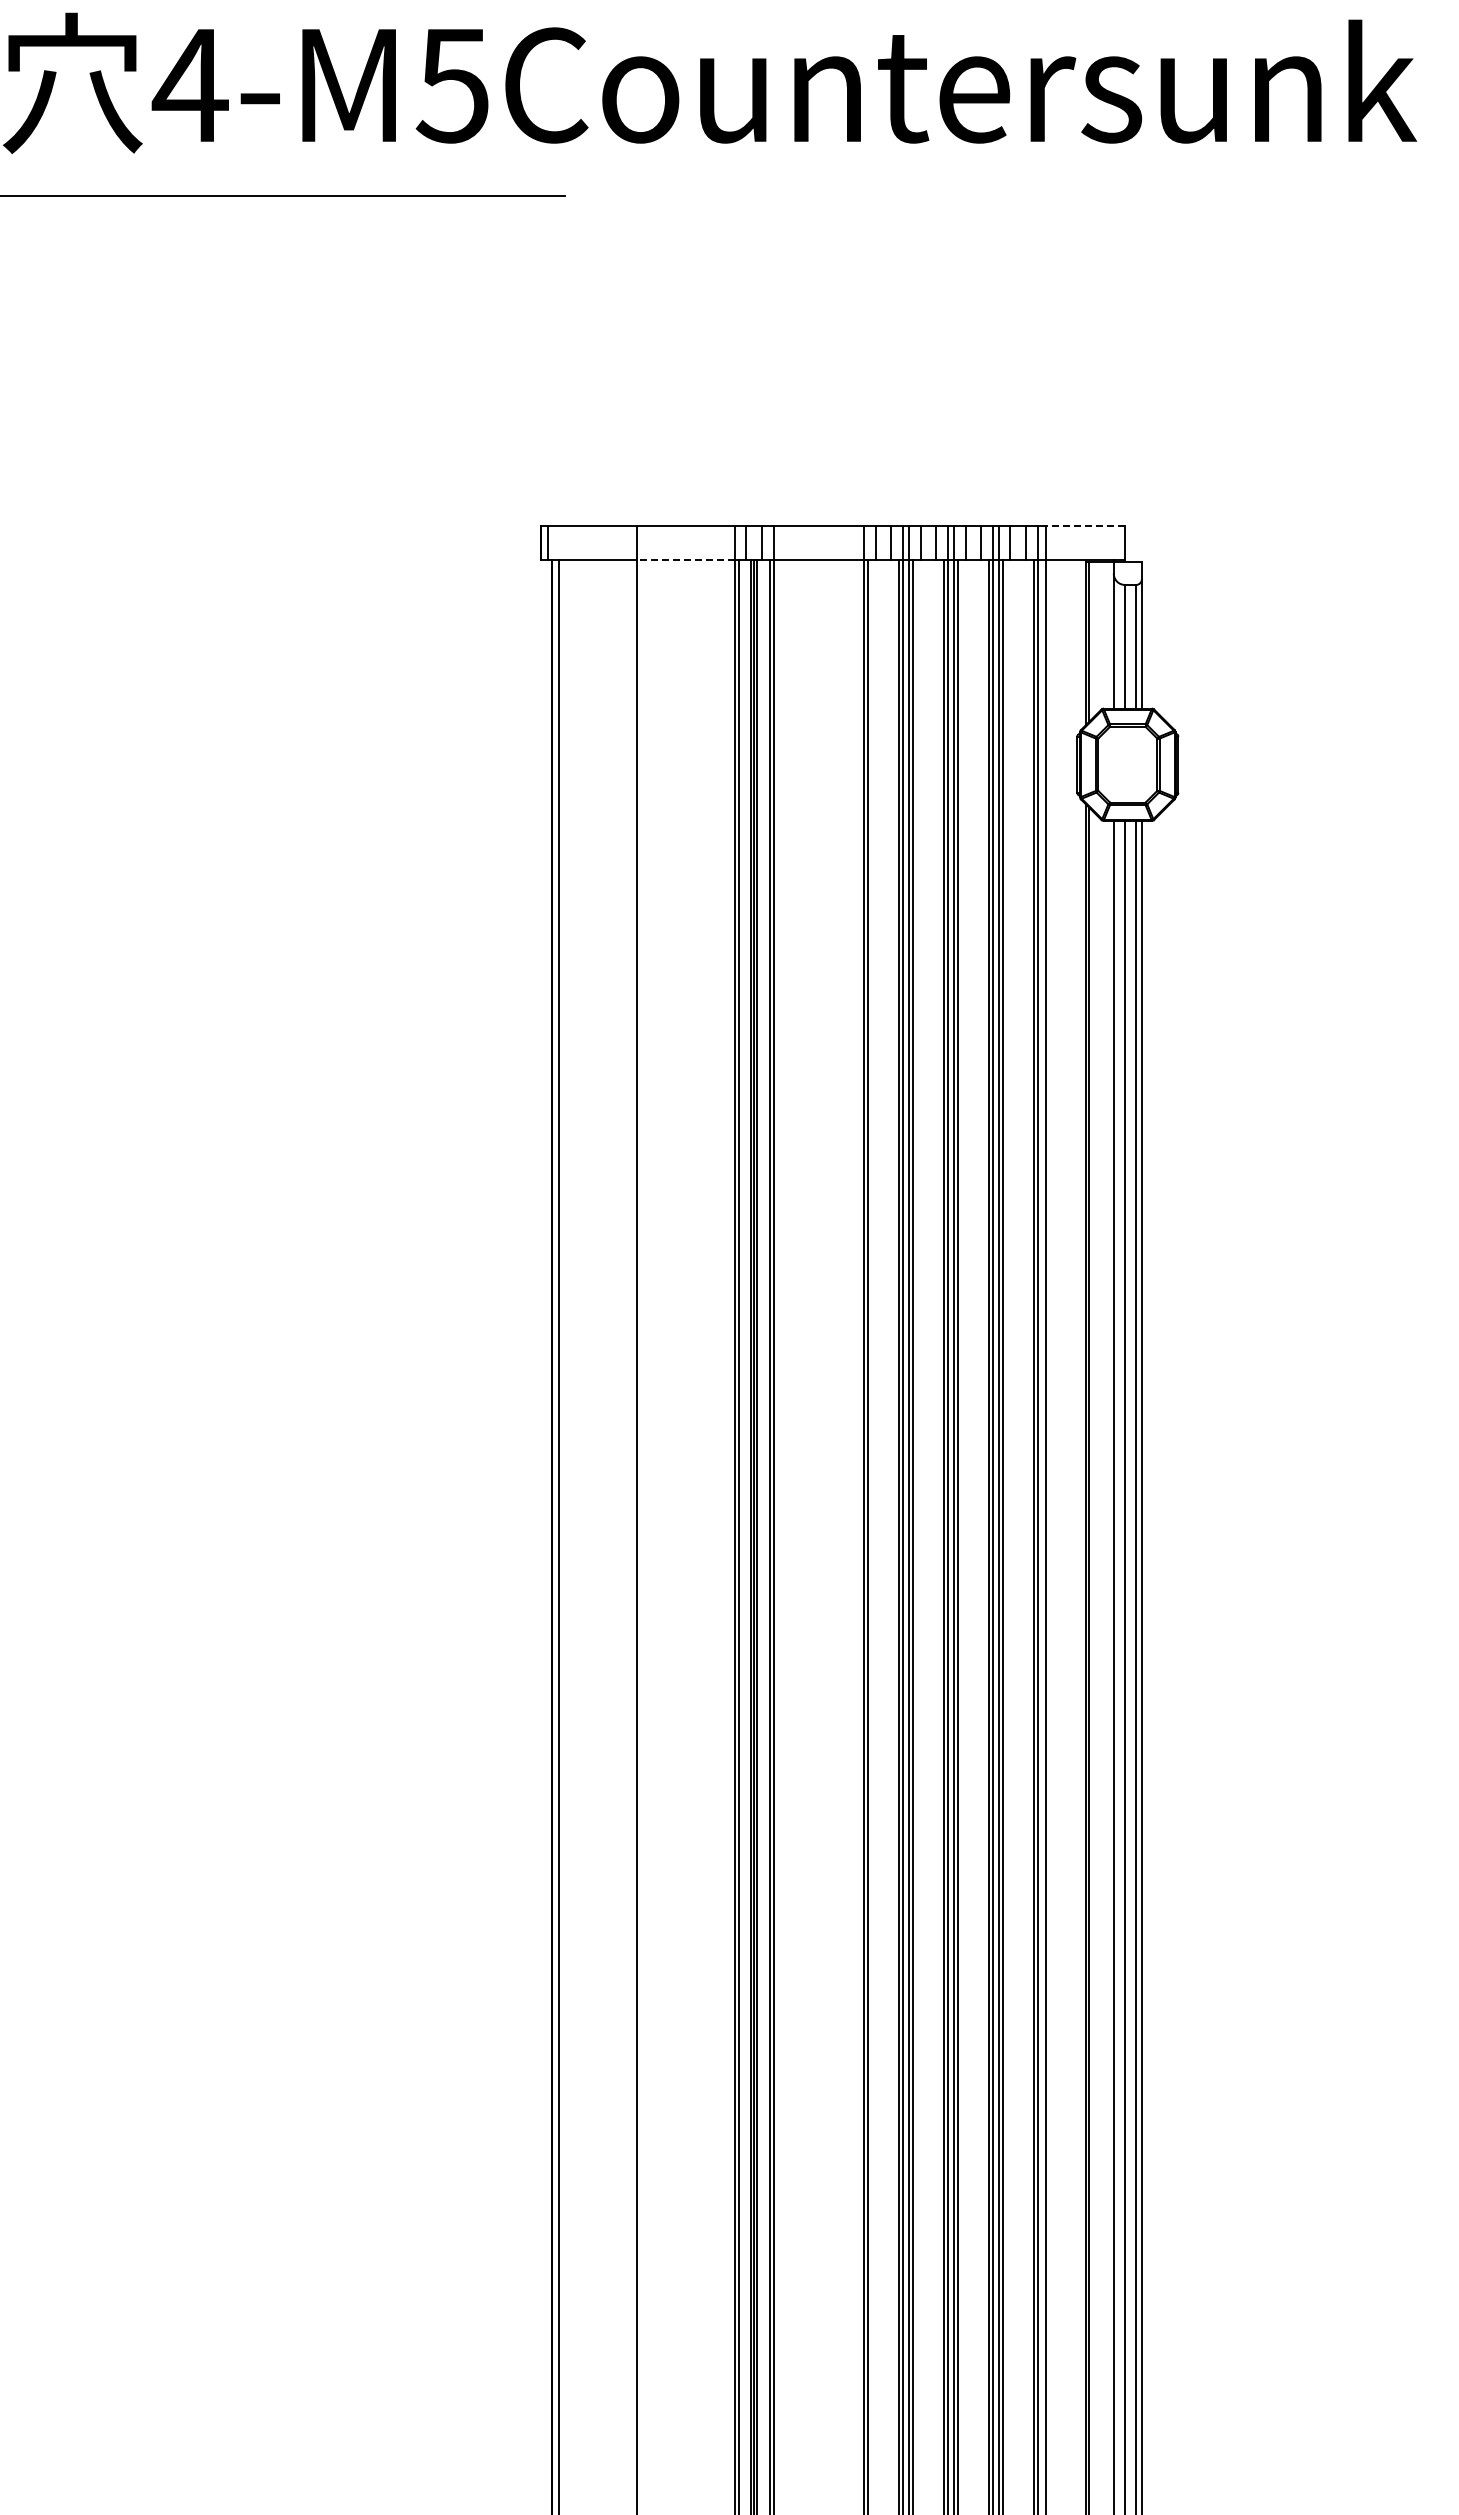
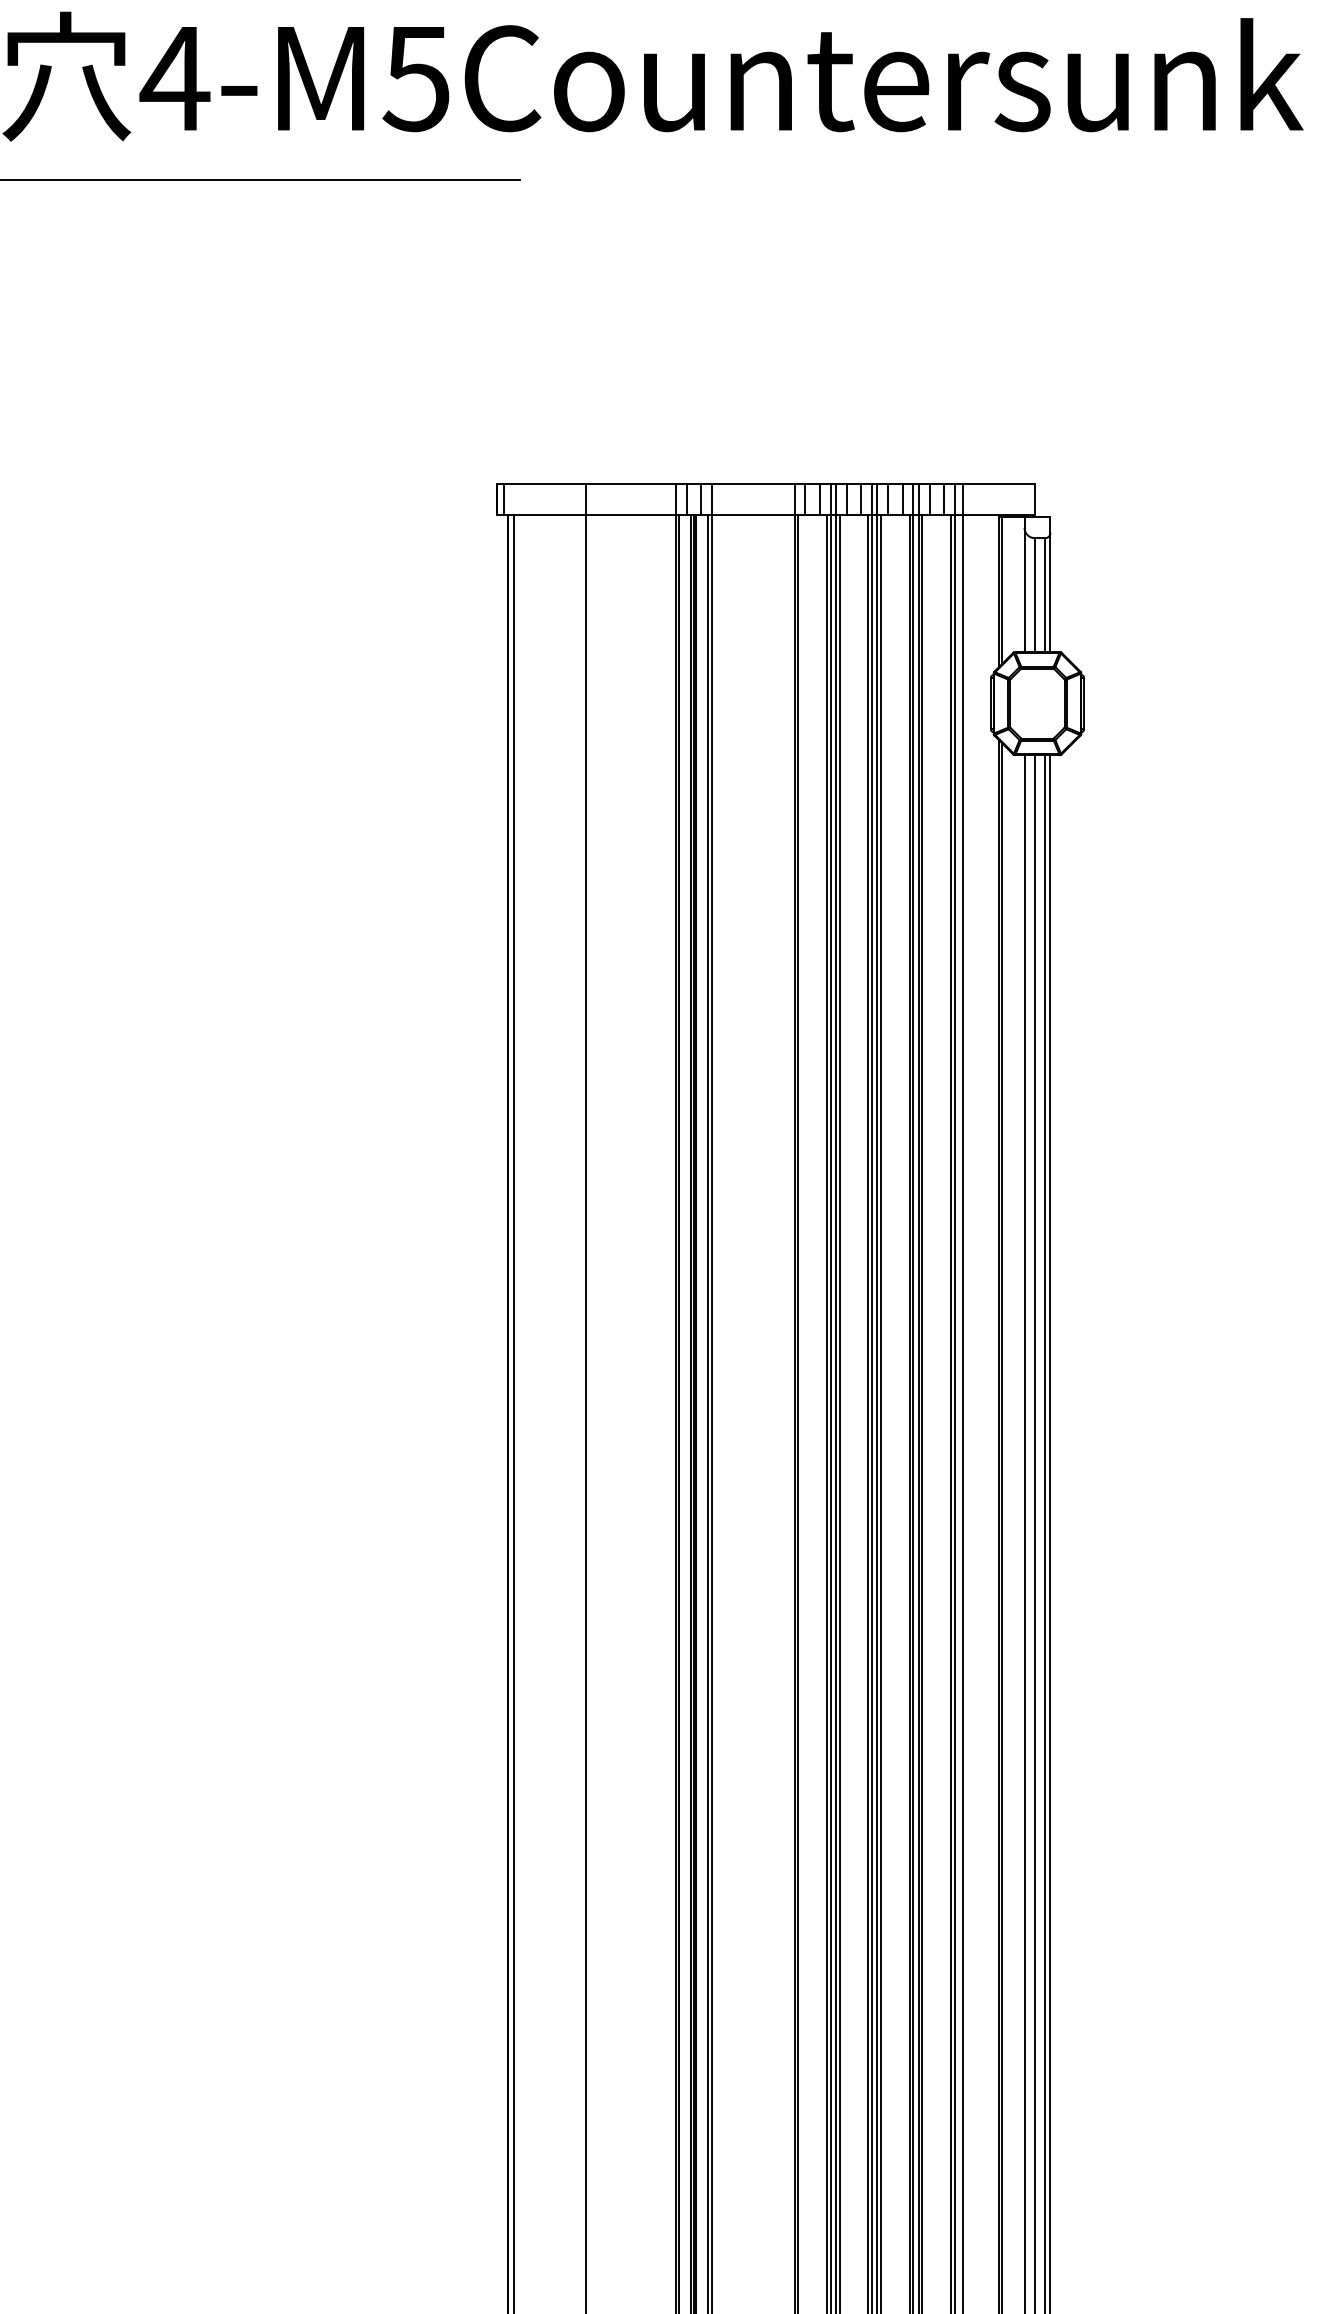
line: (1085, 525) -> (998, 483), dashed -> solid
line: (686, 559) -> (631, 514), dashed -> solid

